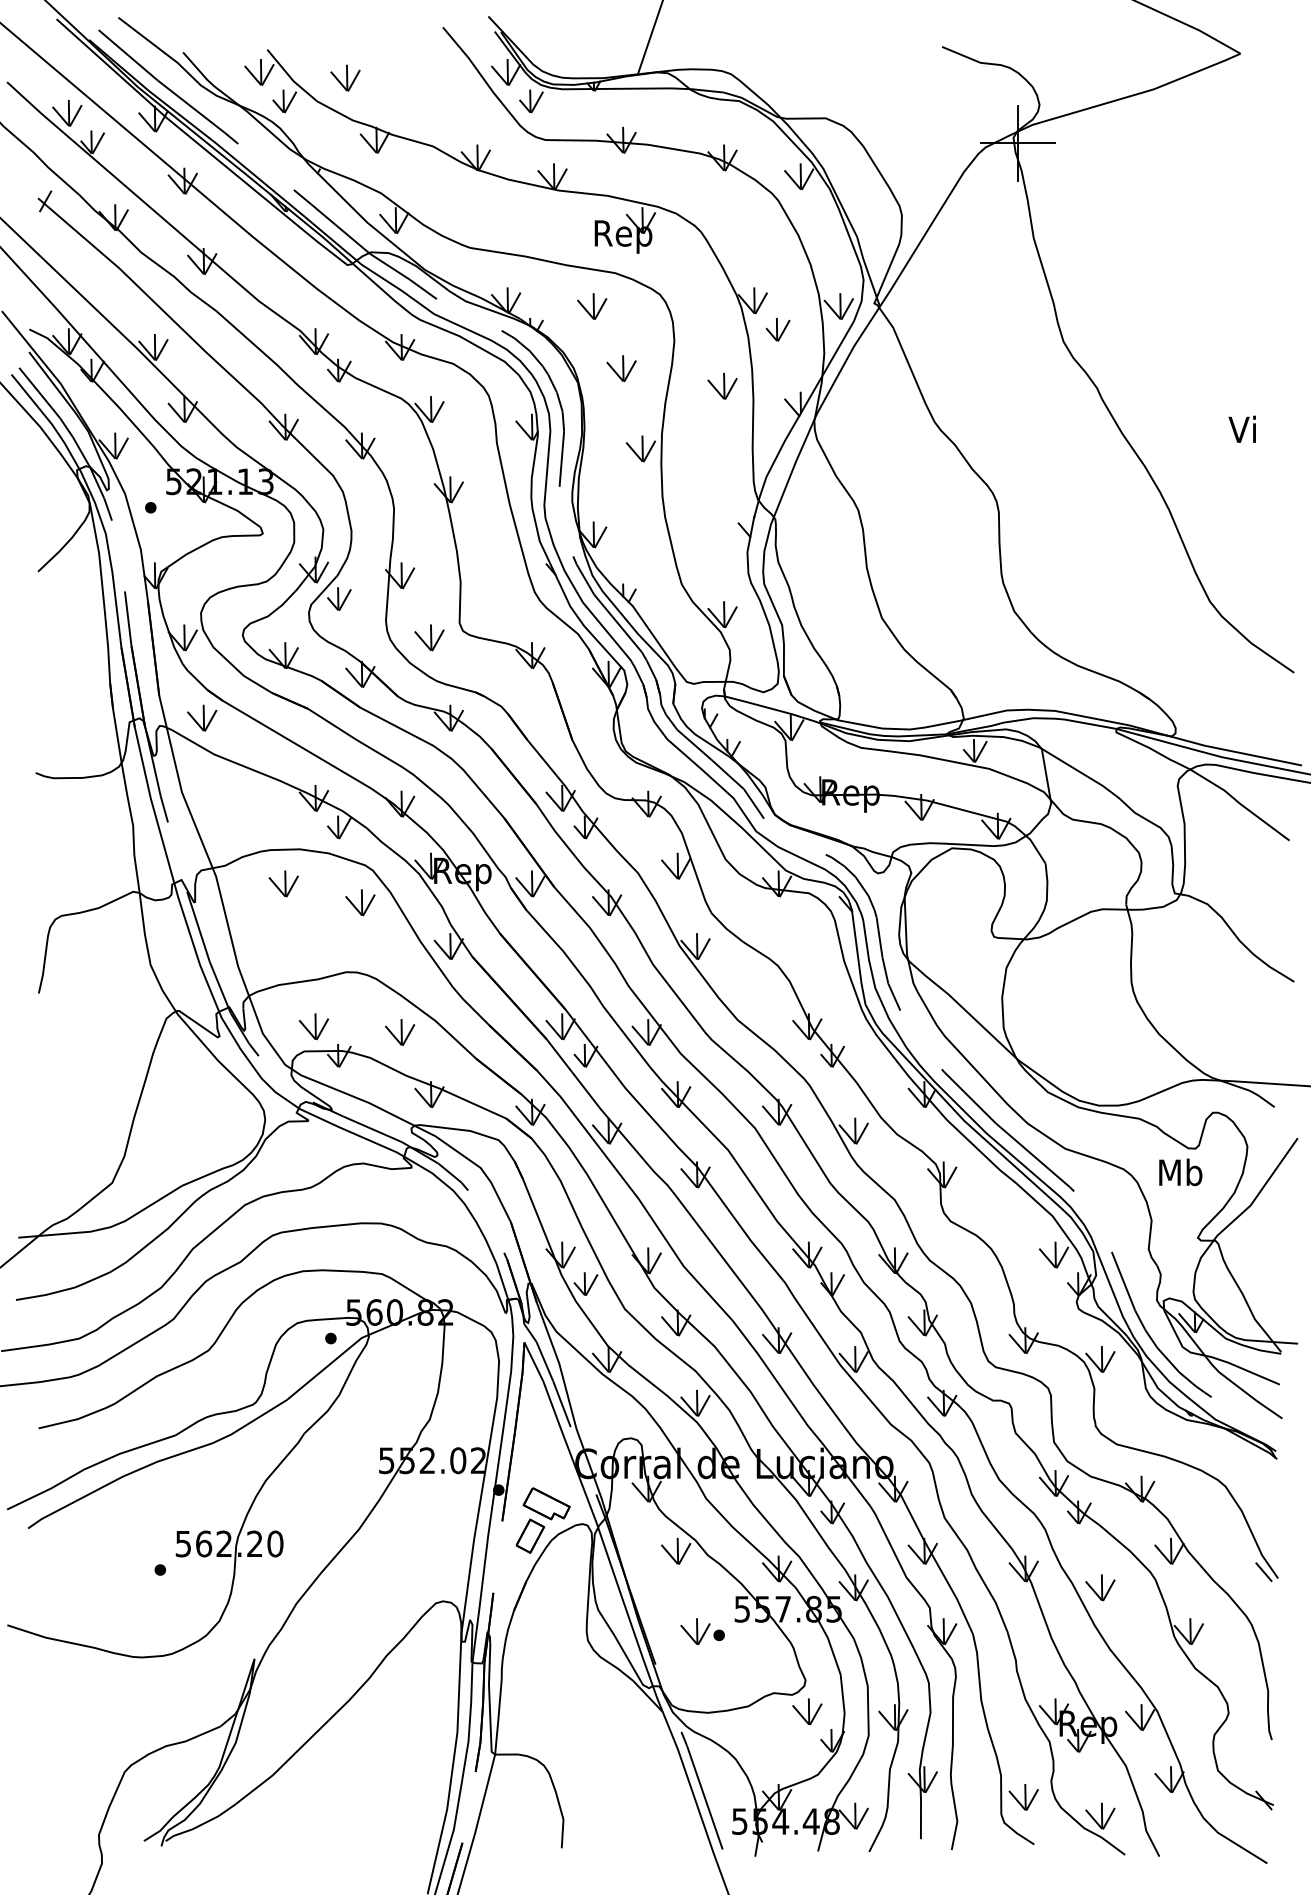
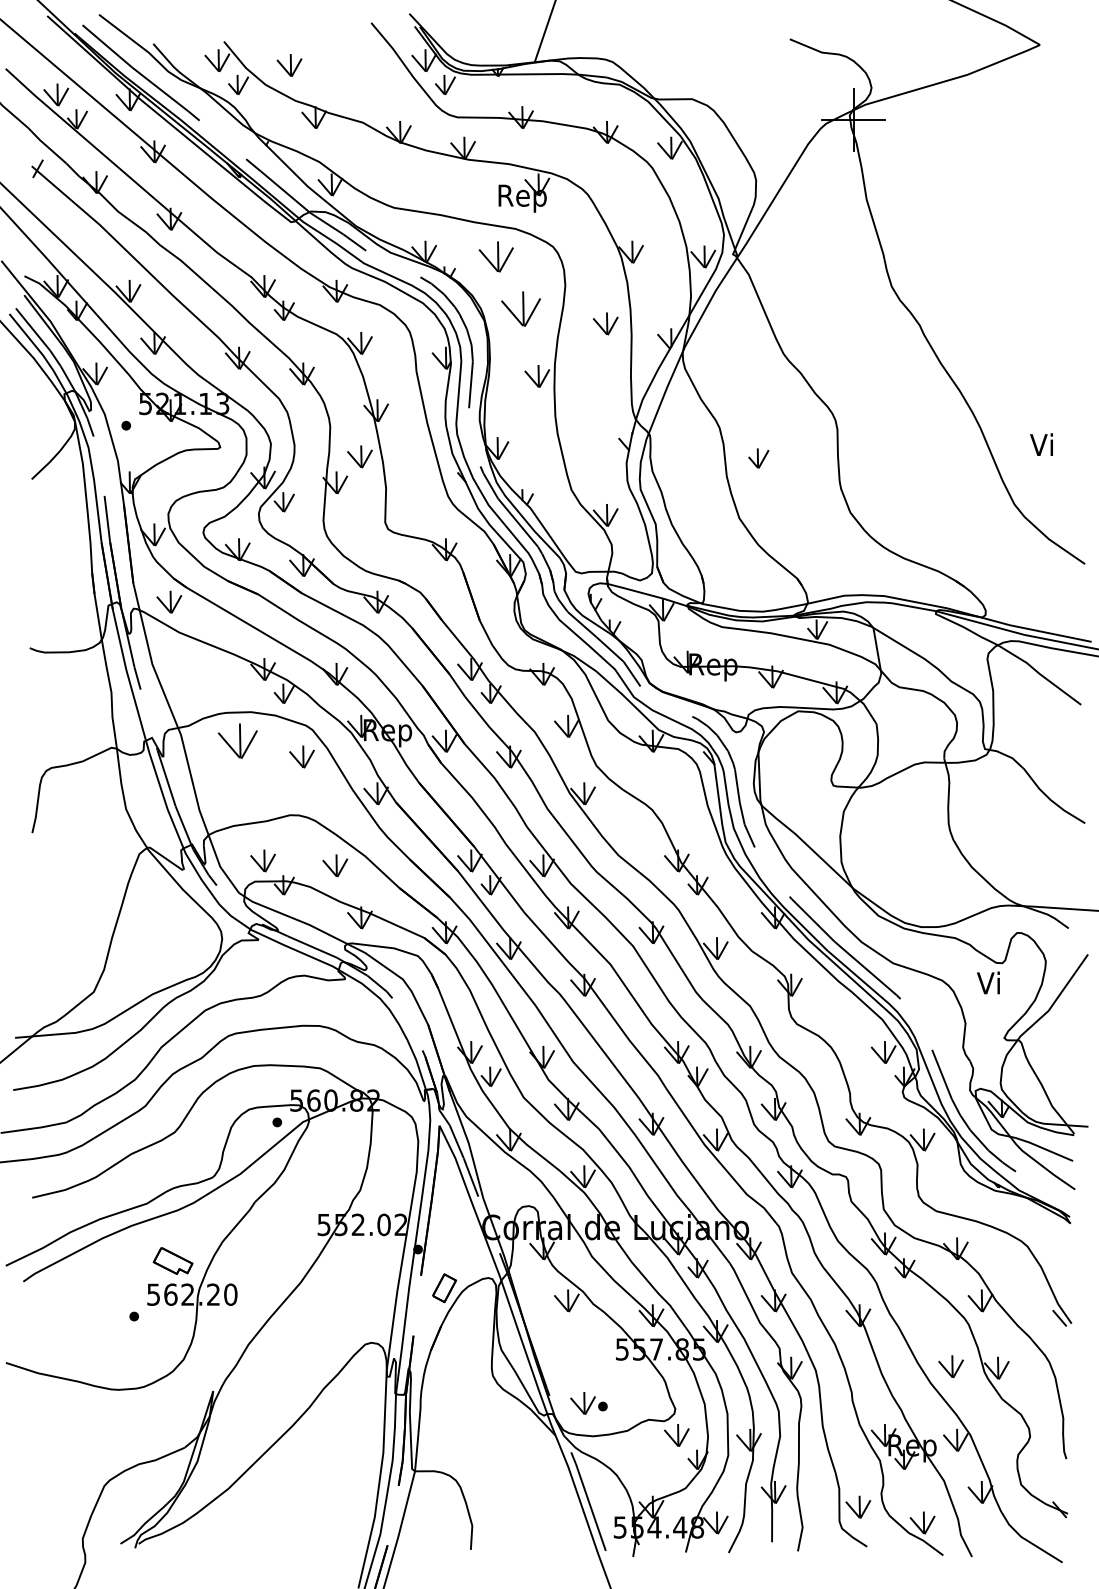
part: (592, 306) -> (496, 256), size x1.4
part: (777, 329) -> (758, 458), moved
part: (621, 368) -> (520, 308), size x1.6
text: (1241, 428) -> (1040, 443), moved
part: (429, 637) -> (359, 456), moved
part: (283, 883) -> (237, 740), size x1.6
text: (1180, 1172) -> (989, 983), Mb -> Vi
part: (546, 1503) -> (172, 1260), moved
part: (1100, 1587) -> (951, 1366), moved
part: (702, 1631) -> (588, 1403), moved

